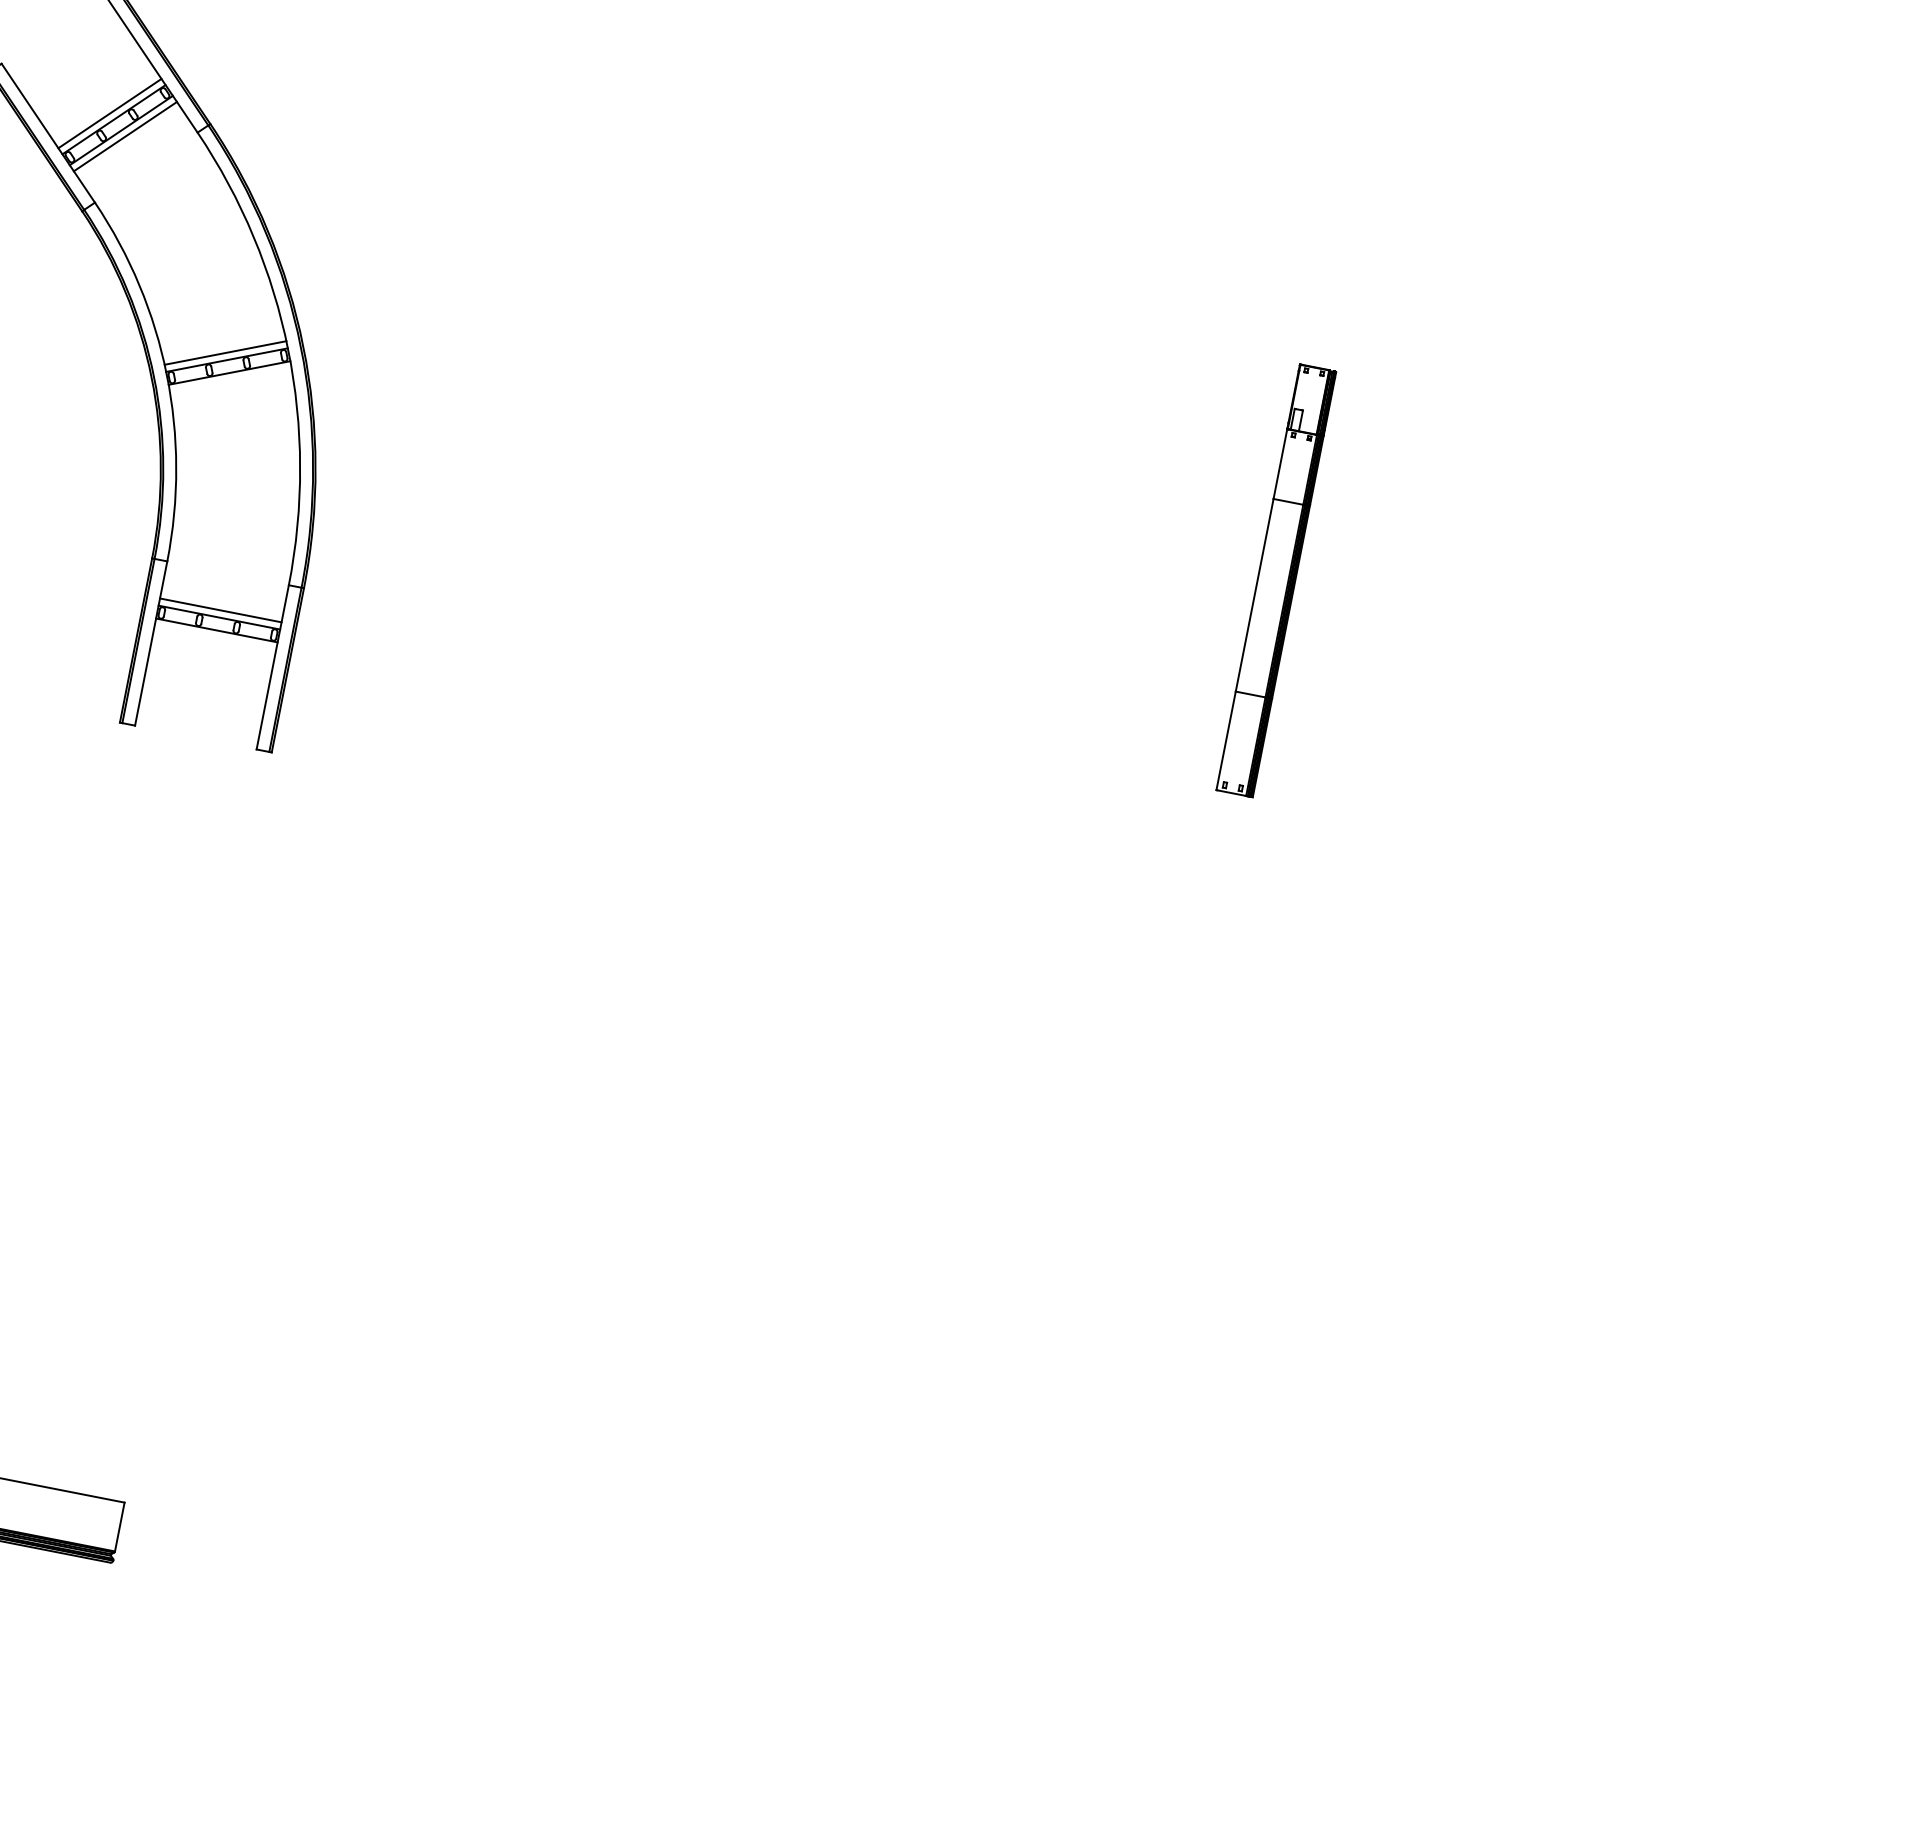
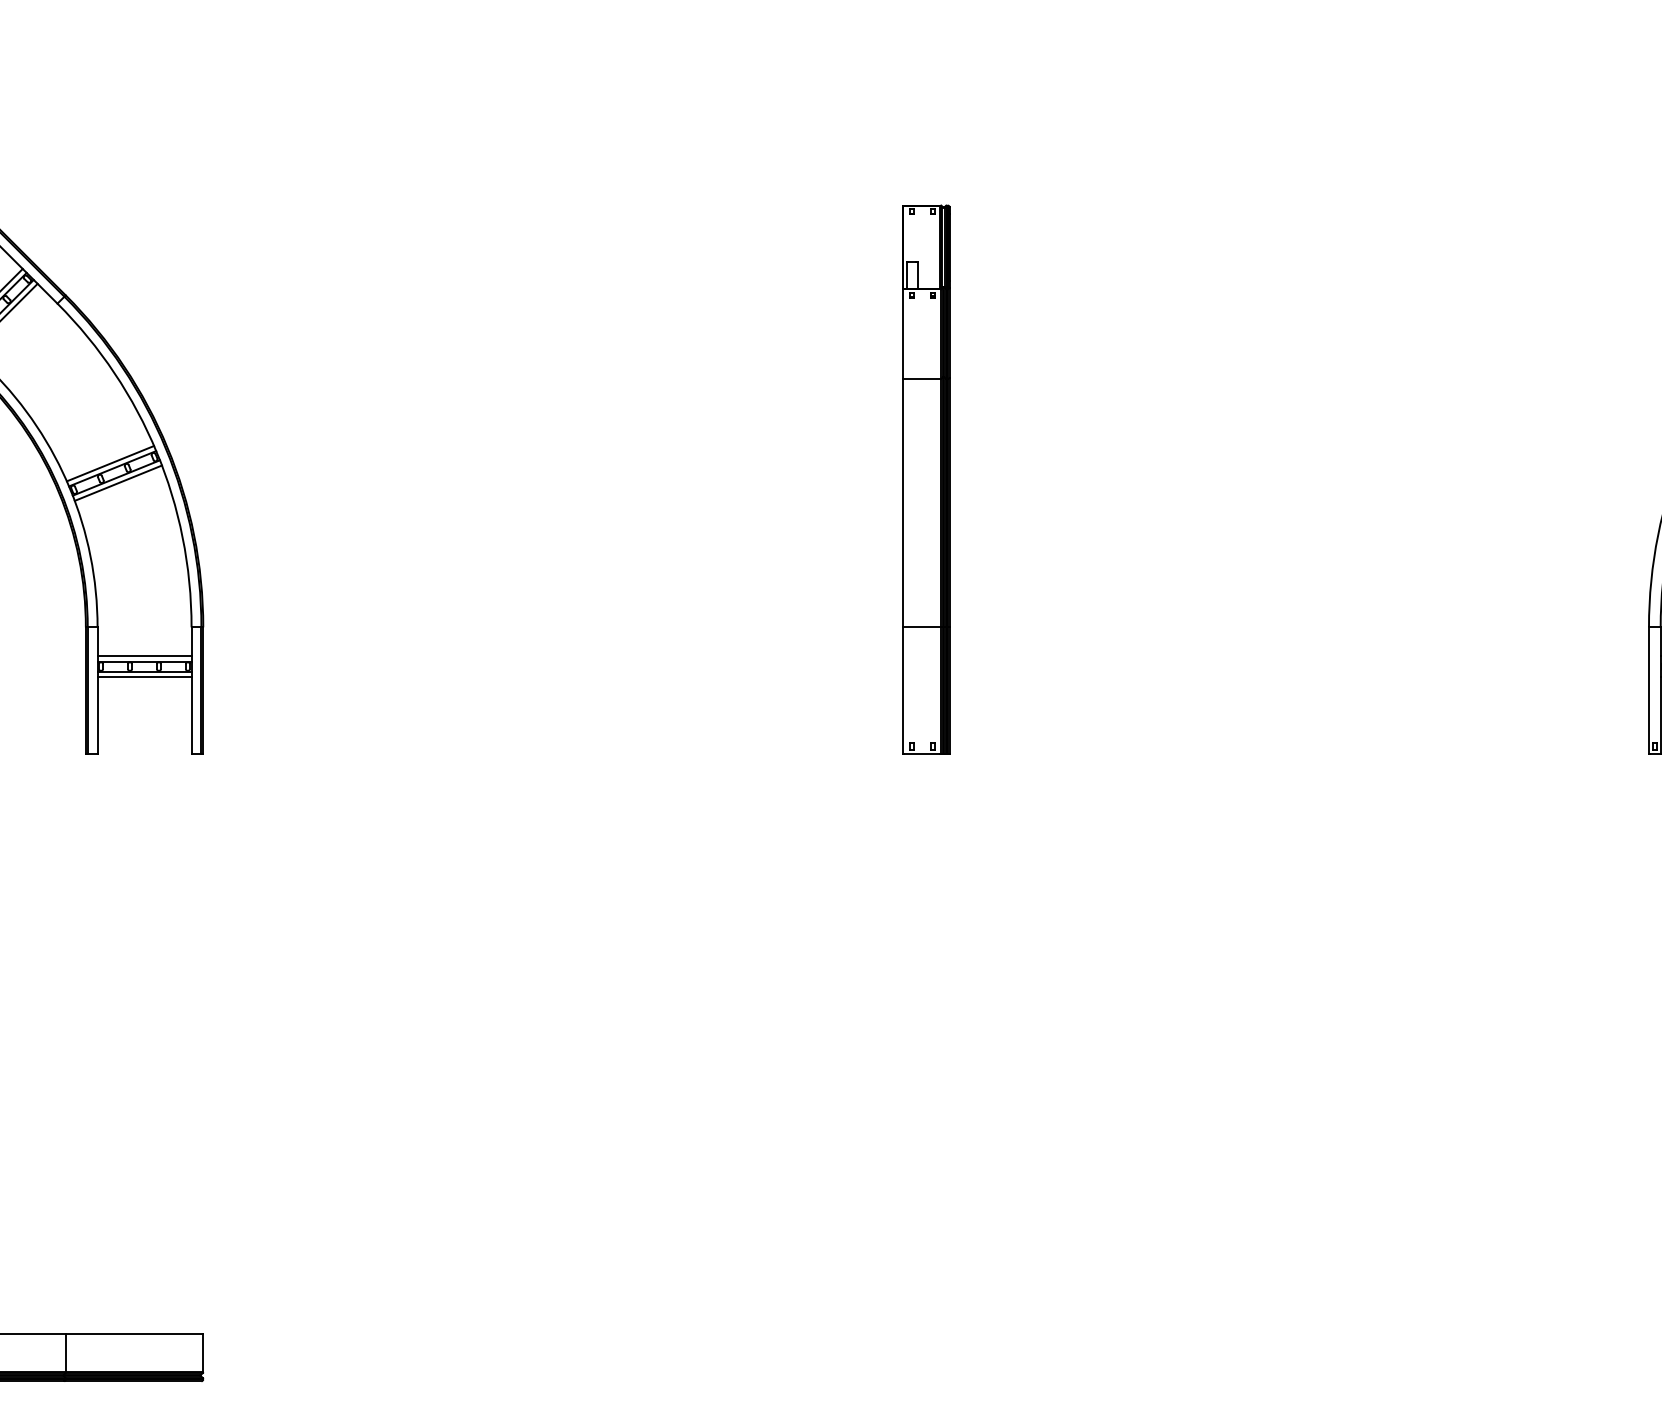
line: (231, 379) -> (118, 482), added
part: (1276, 580) -> (926, 479), size x1.67
line: (215, 638) -> (144, 677), added

